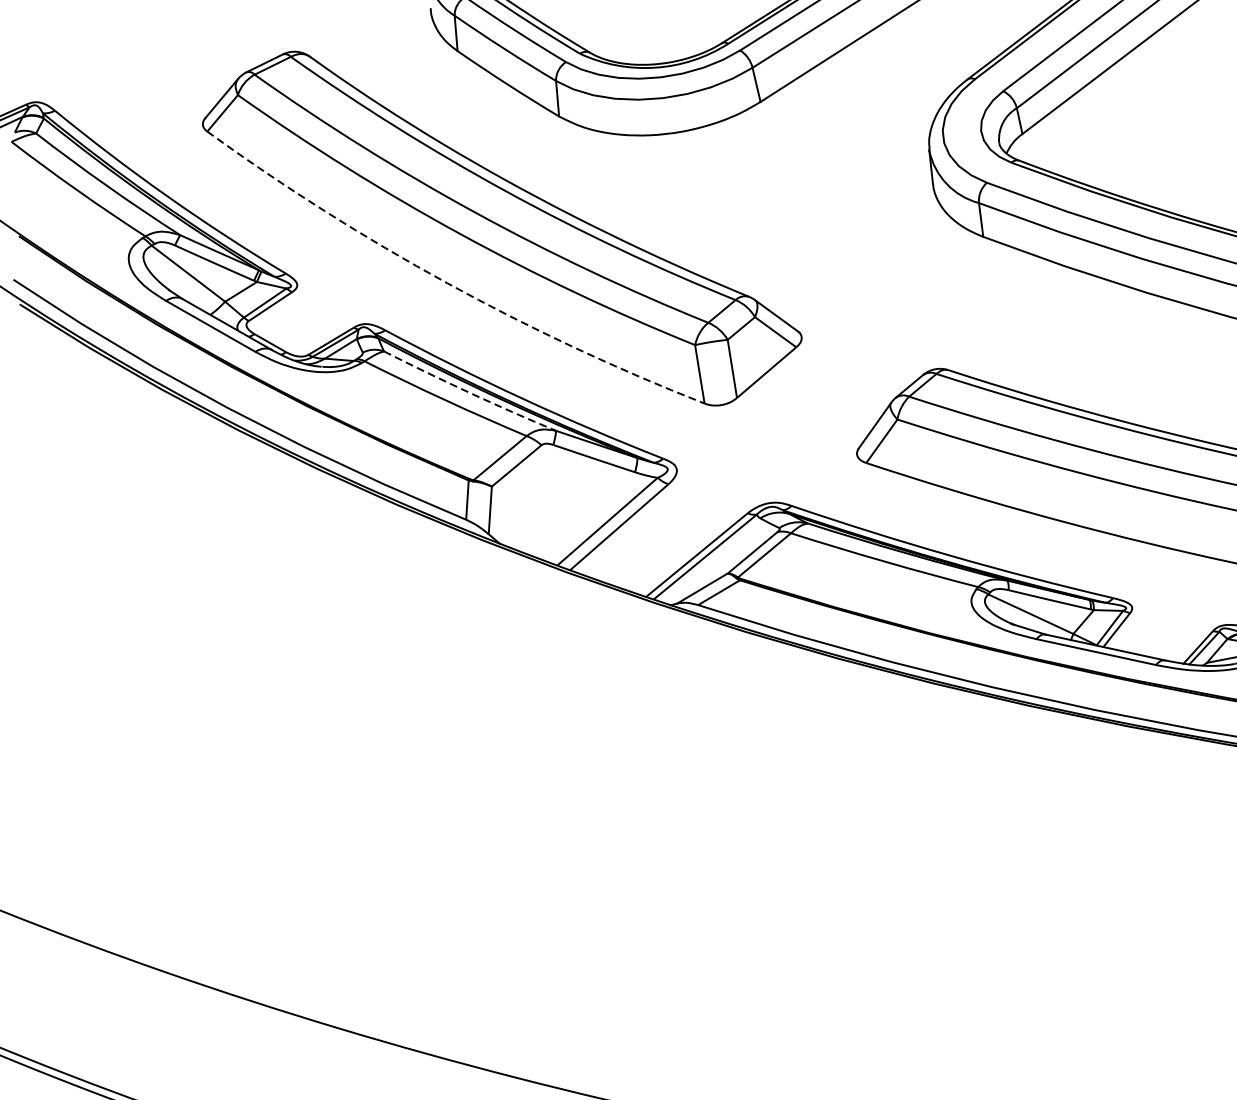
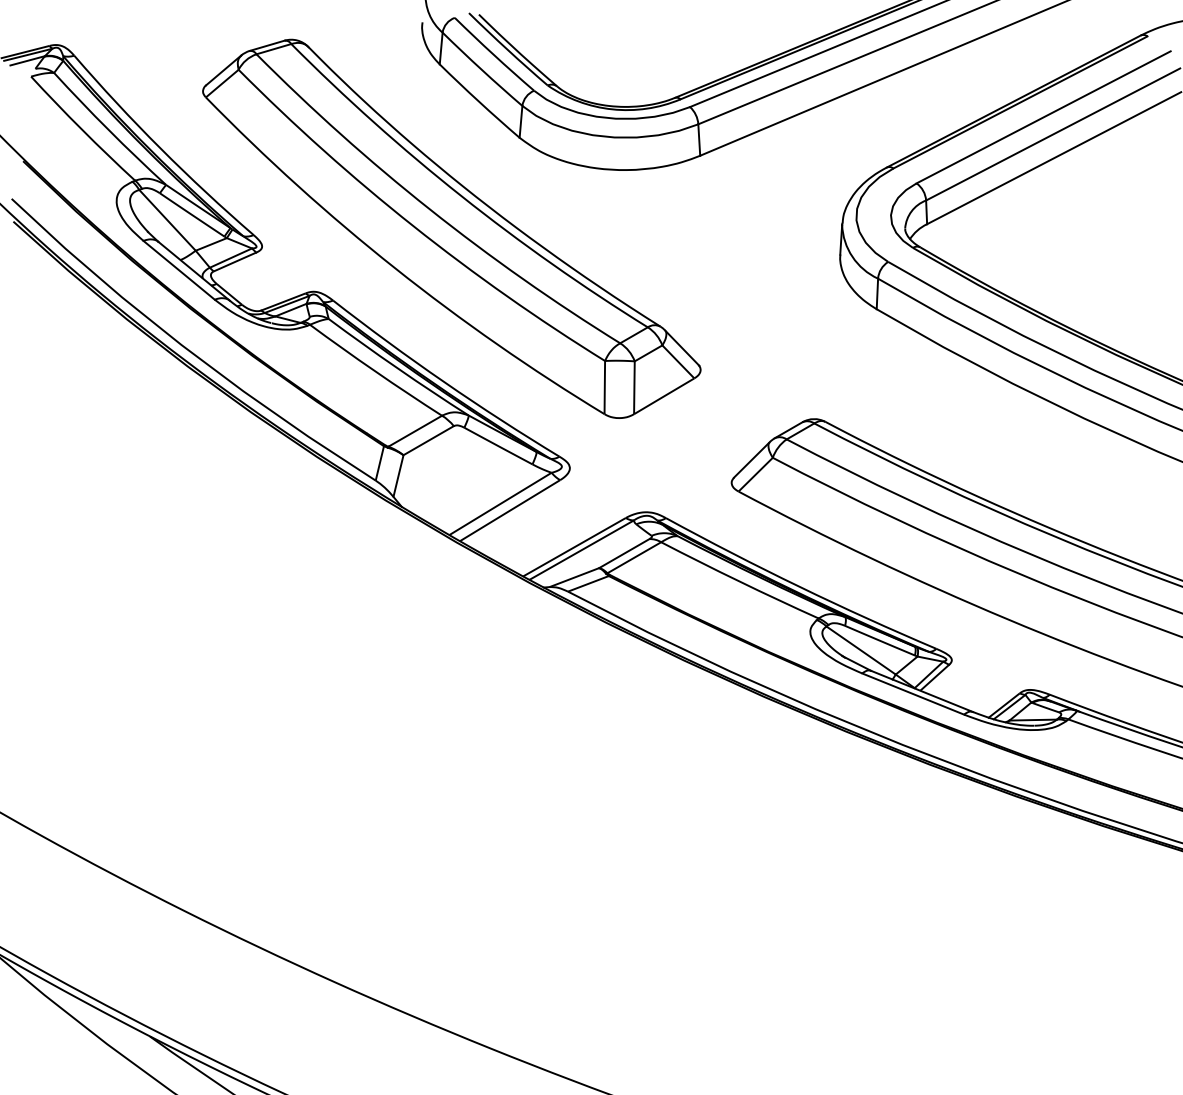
arc: (447, 283) -> (395, 268), dashed -> solid
arc: (468, 392) -> (397, 368), dashed -> solid

